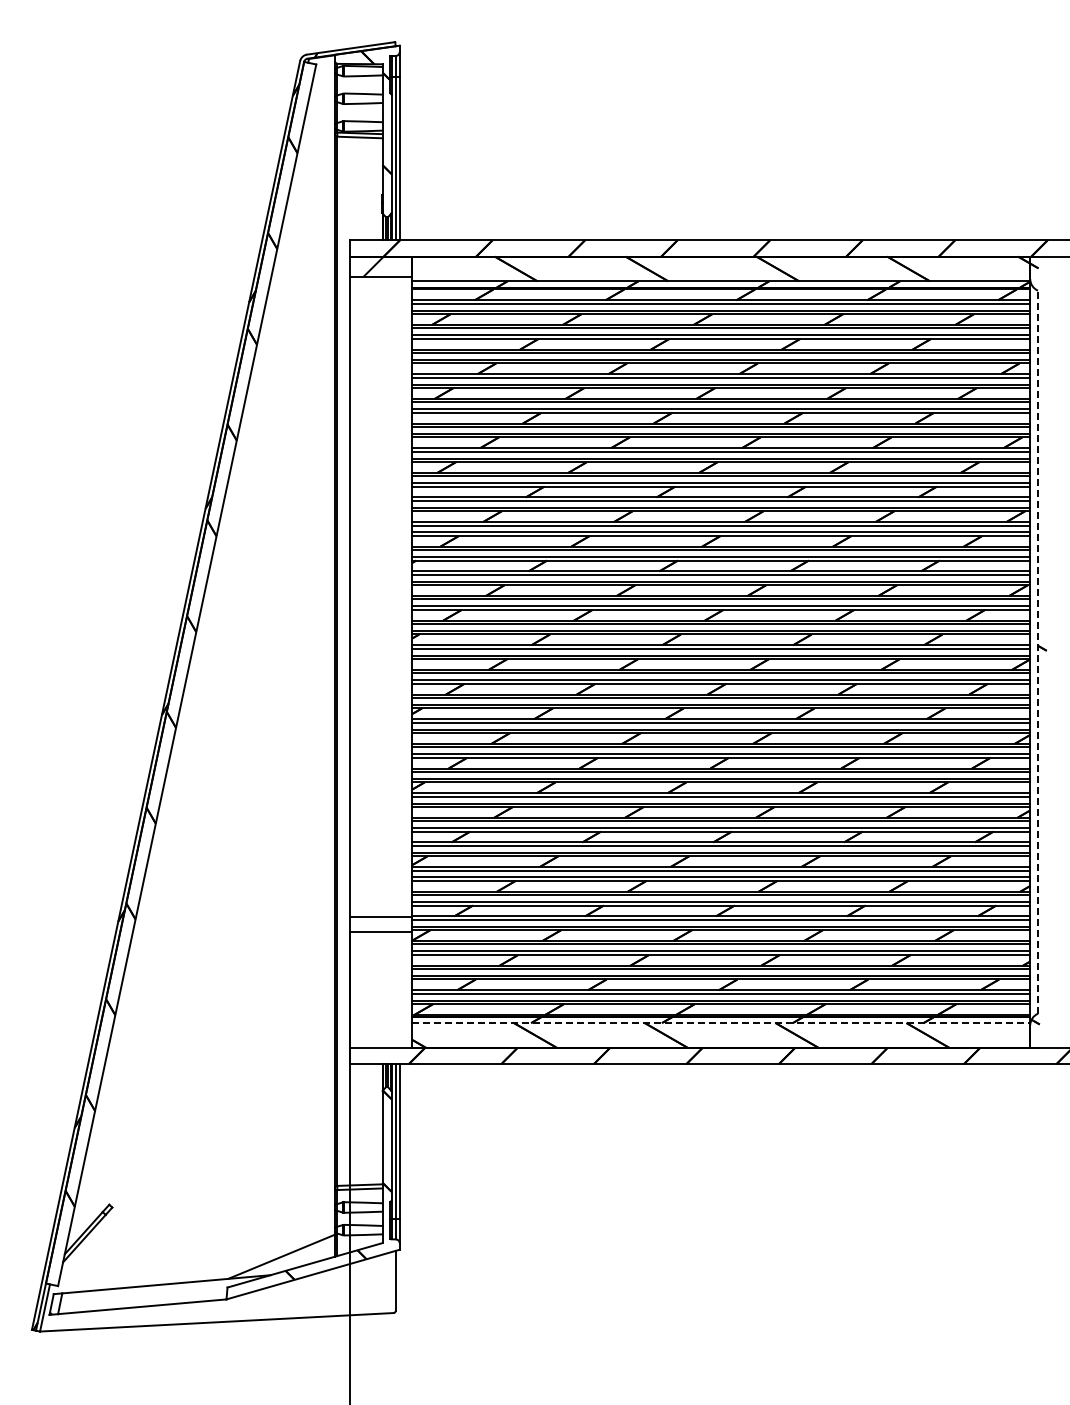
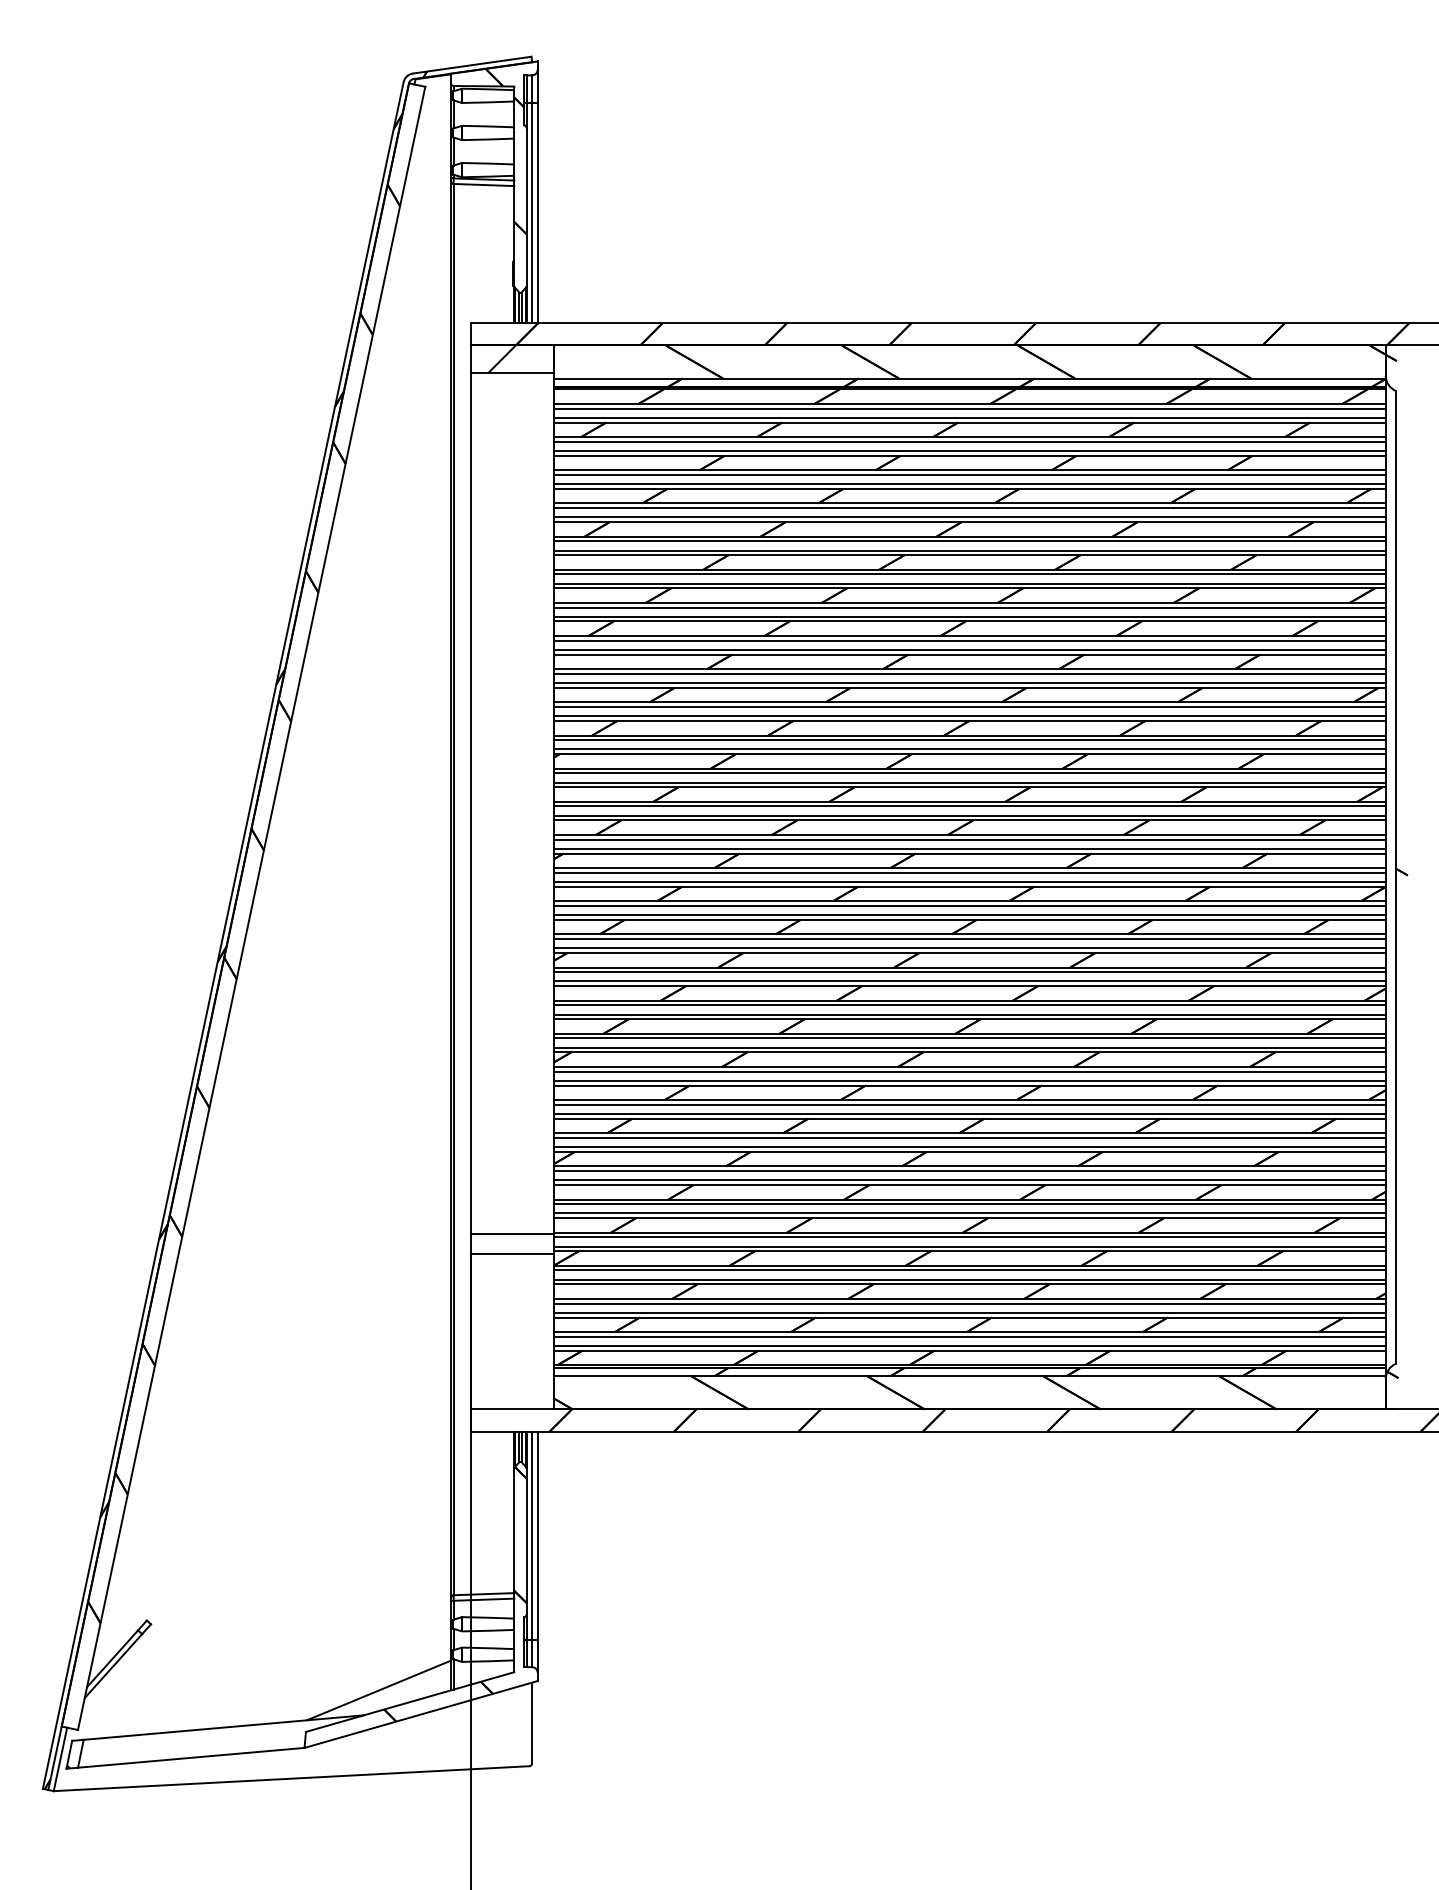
line: (1038, 652) -> (1396, 877), dashed -> solid
line: (721, 1023) -> (970, 1376), dashed -> solid

